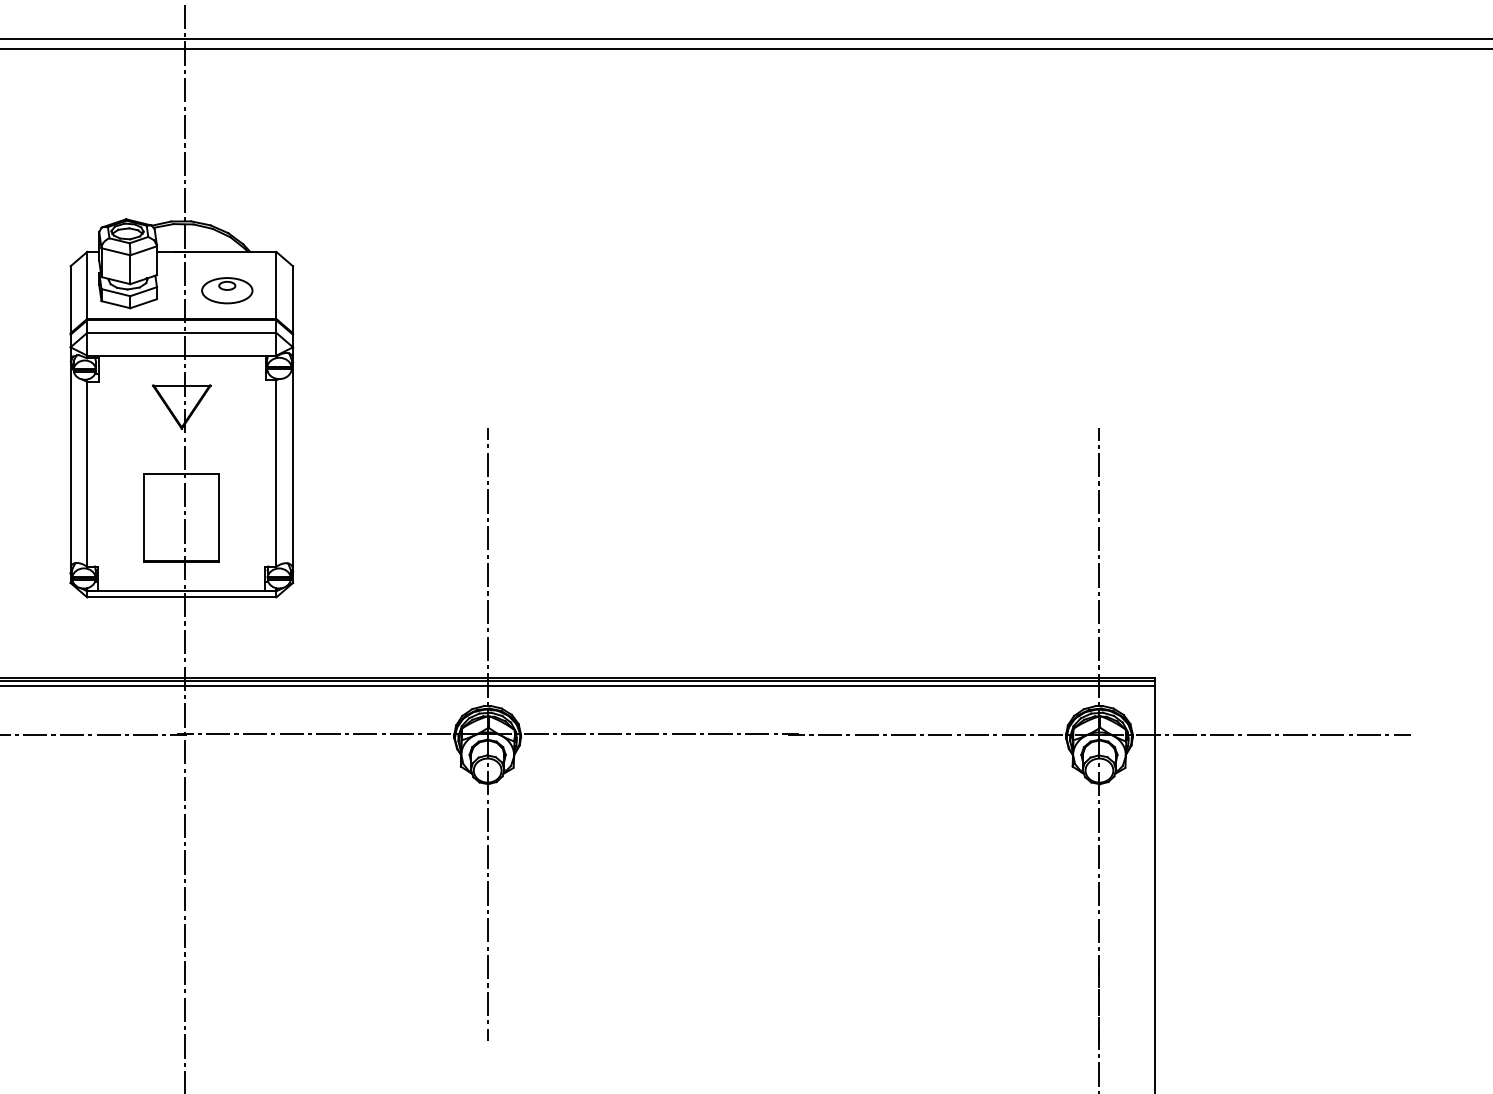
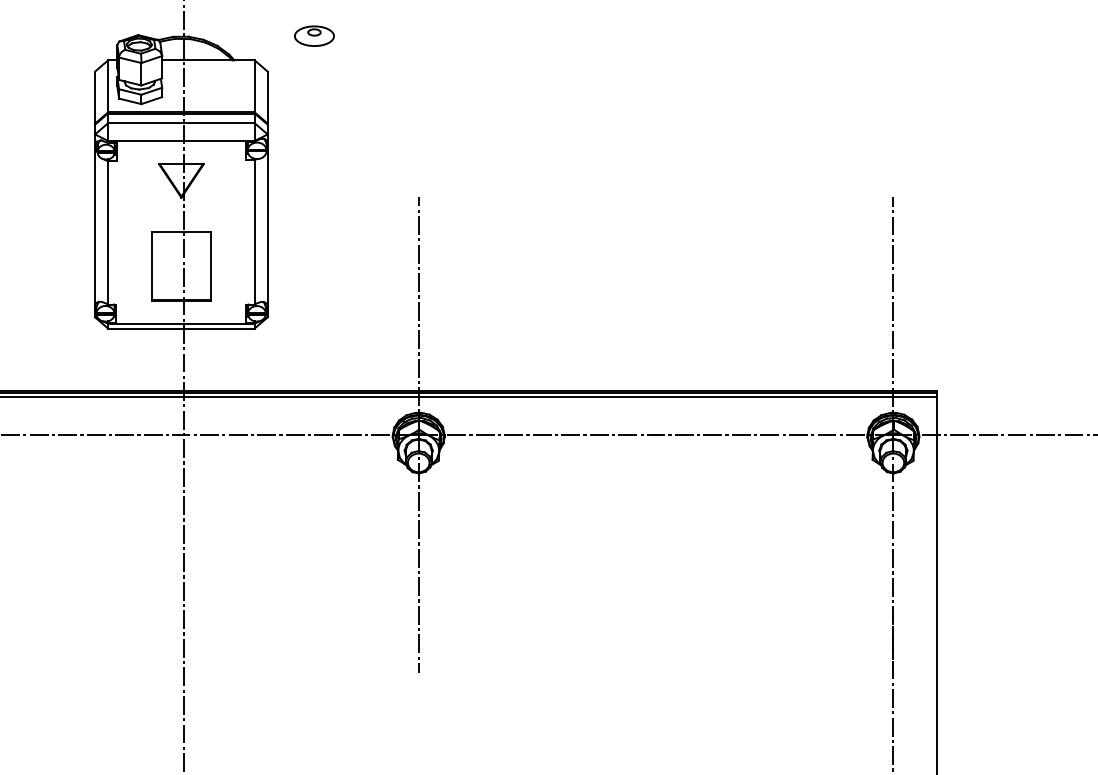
part: (227, 290) -> (314, 36), moved

